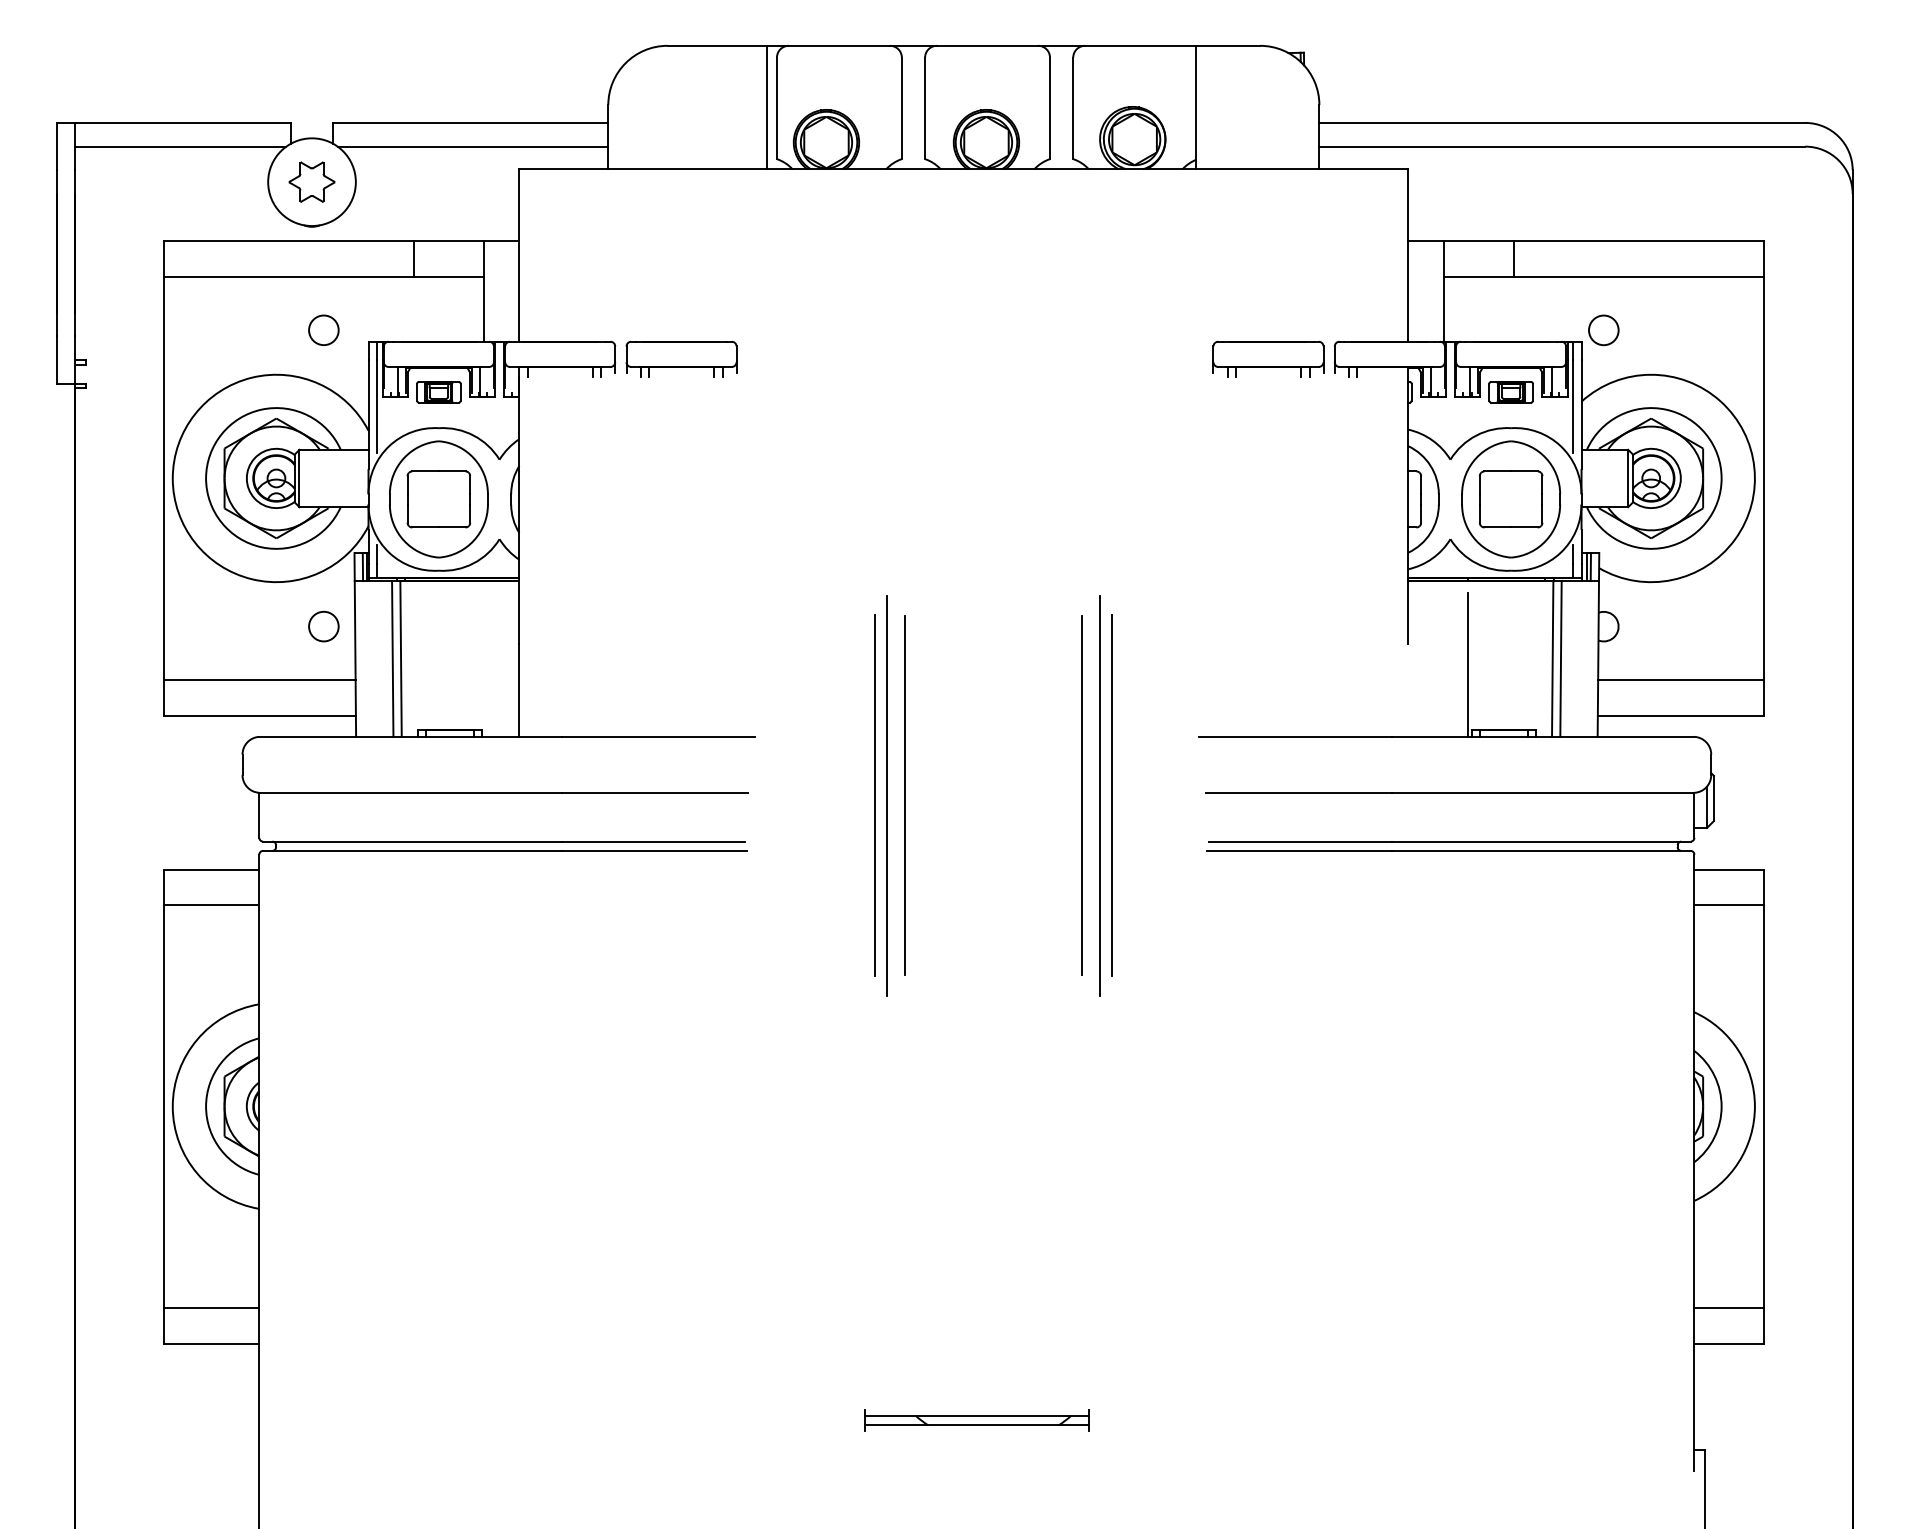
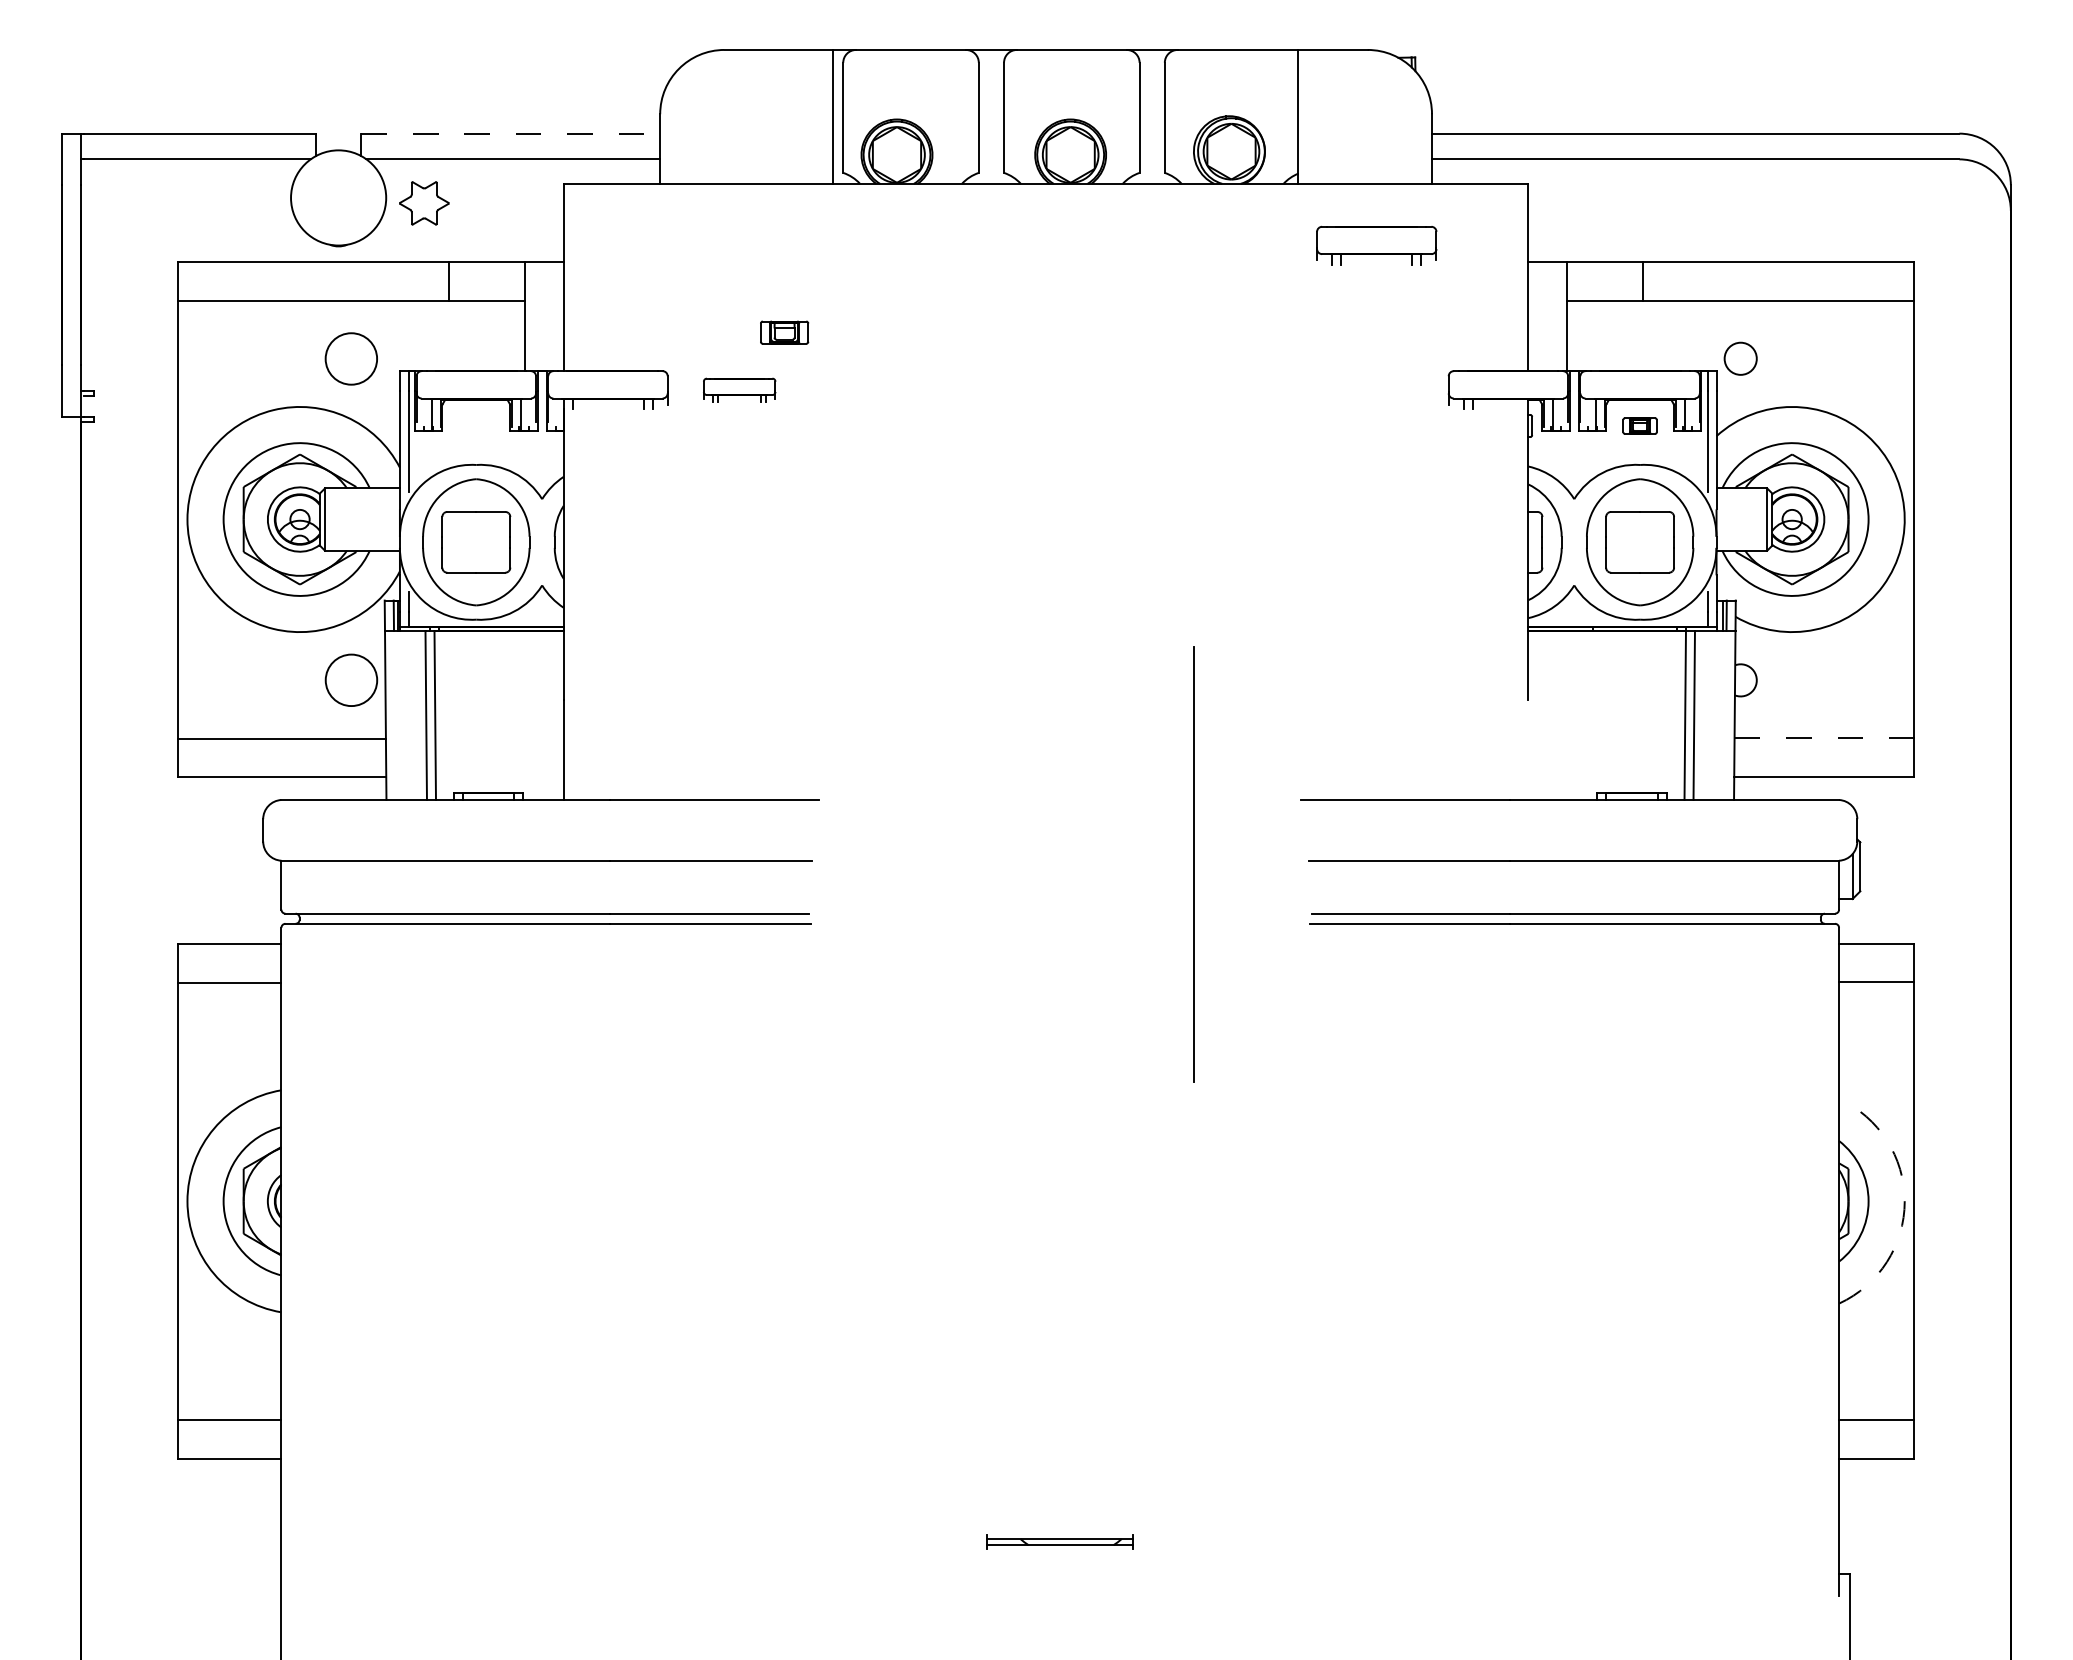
line: (470, 122) -> (510, 133), solid -> dashed
part: (311, 181) -> (423, 202), moved
circle: (323, 329) -> (351, 357), size x1.6
part: (681, 358) -> (739, 389), size x0.6
part: (1268, 358) -> (1376, 244), moved
part: (438, 392) -> (784, 332), moved
part: (1510, 392) -> (1639, 426), size x0.7
circle: (323, 626) -> (351, 680), size x1.6
line: (1467, 664) -> (1592, 721), removed
line: (1680, 679) -> (1823, 737), solid -> dashed
line: (874, 795) -> (949, 863), removed
line: (886, 795) -> (962, 863), removed
line: (904, 795) -> (981, 863), removed
line: (1082, 795) -> (1174, 863), removed
line: (1111, 795) -> (1206, 863), removed
arc: (1754, 1106) -> (1904, 1201), solid -> dashed
part: (976, 1420) -> (1059, 1542), size x0.6

